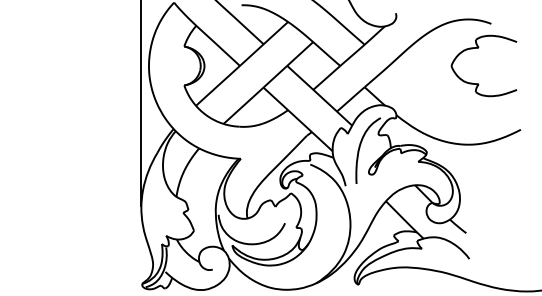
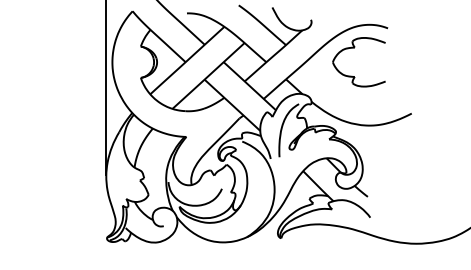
part: (478, 48) -> (354, 48), moved

